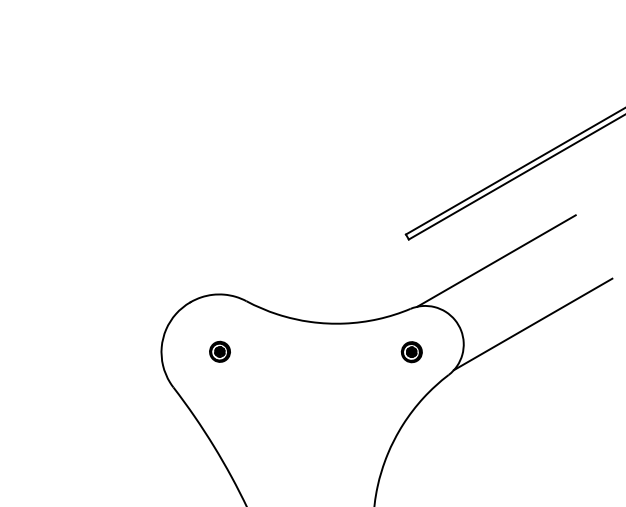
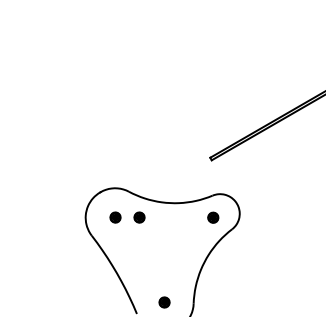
line: (496, 259) -> (256, 170), removed
line: (531, 324) -> (274, 203), removed
part: (267, 351) -> (139, 217), added

